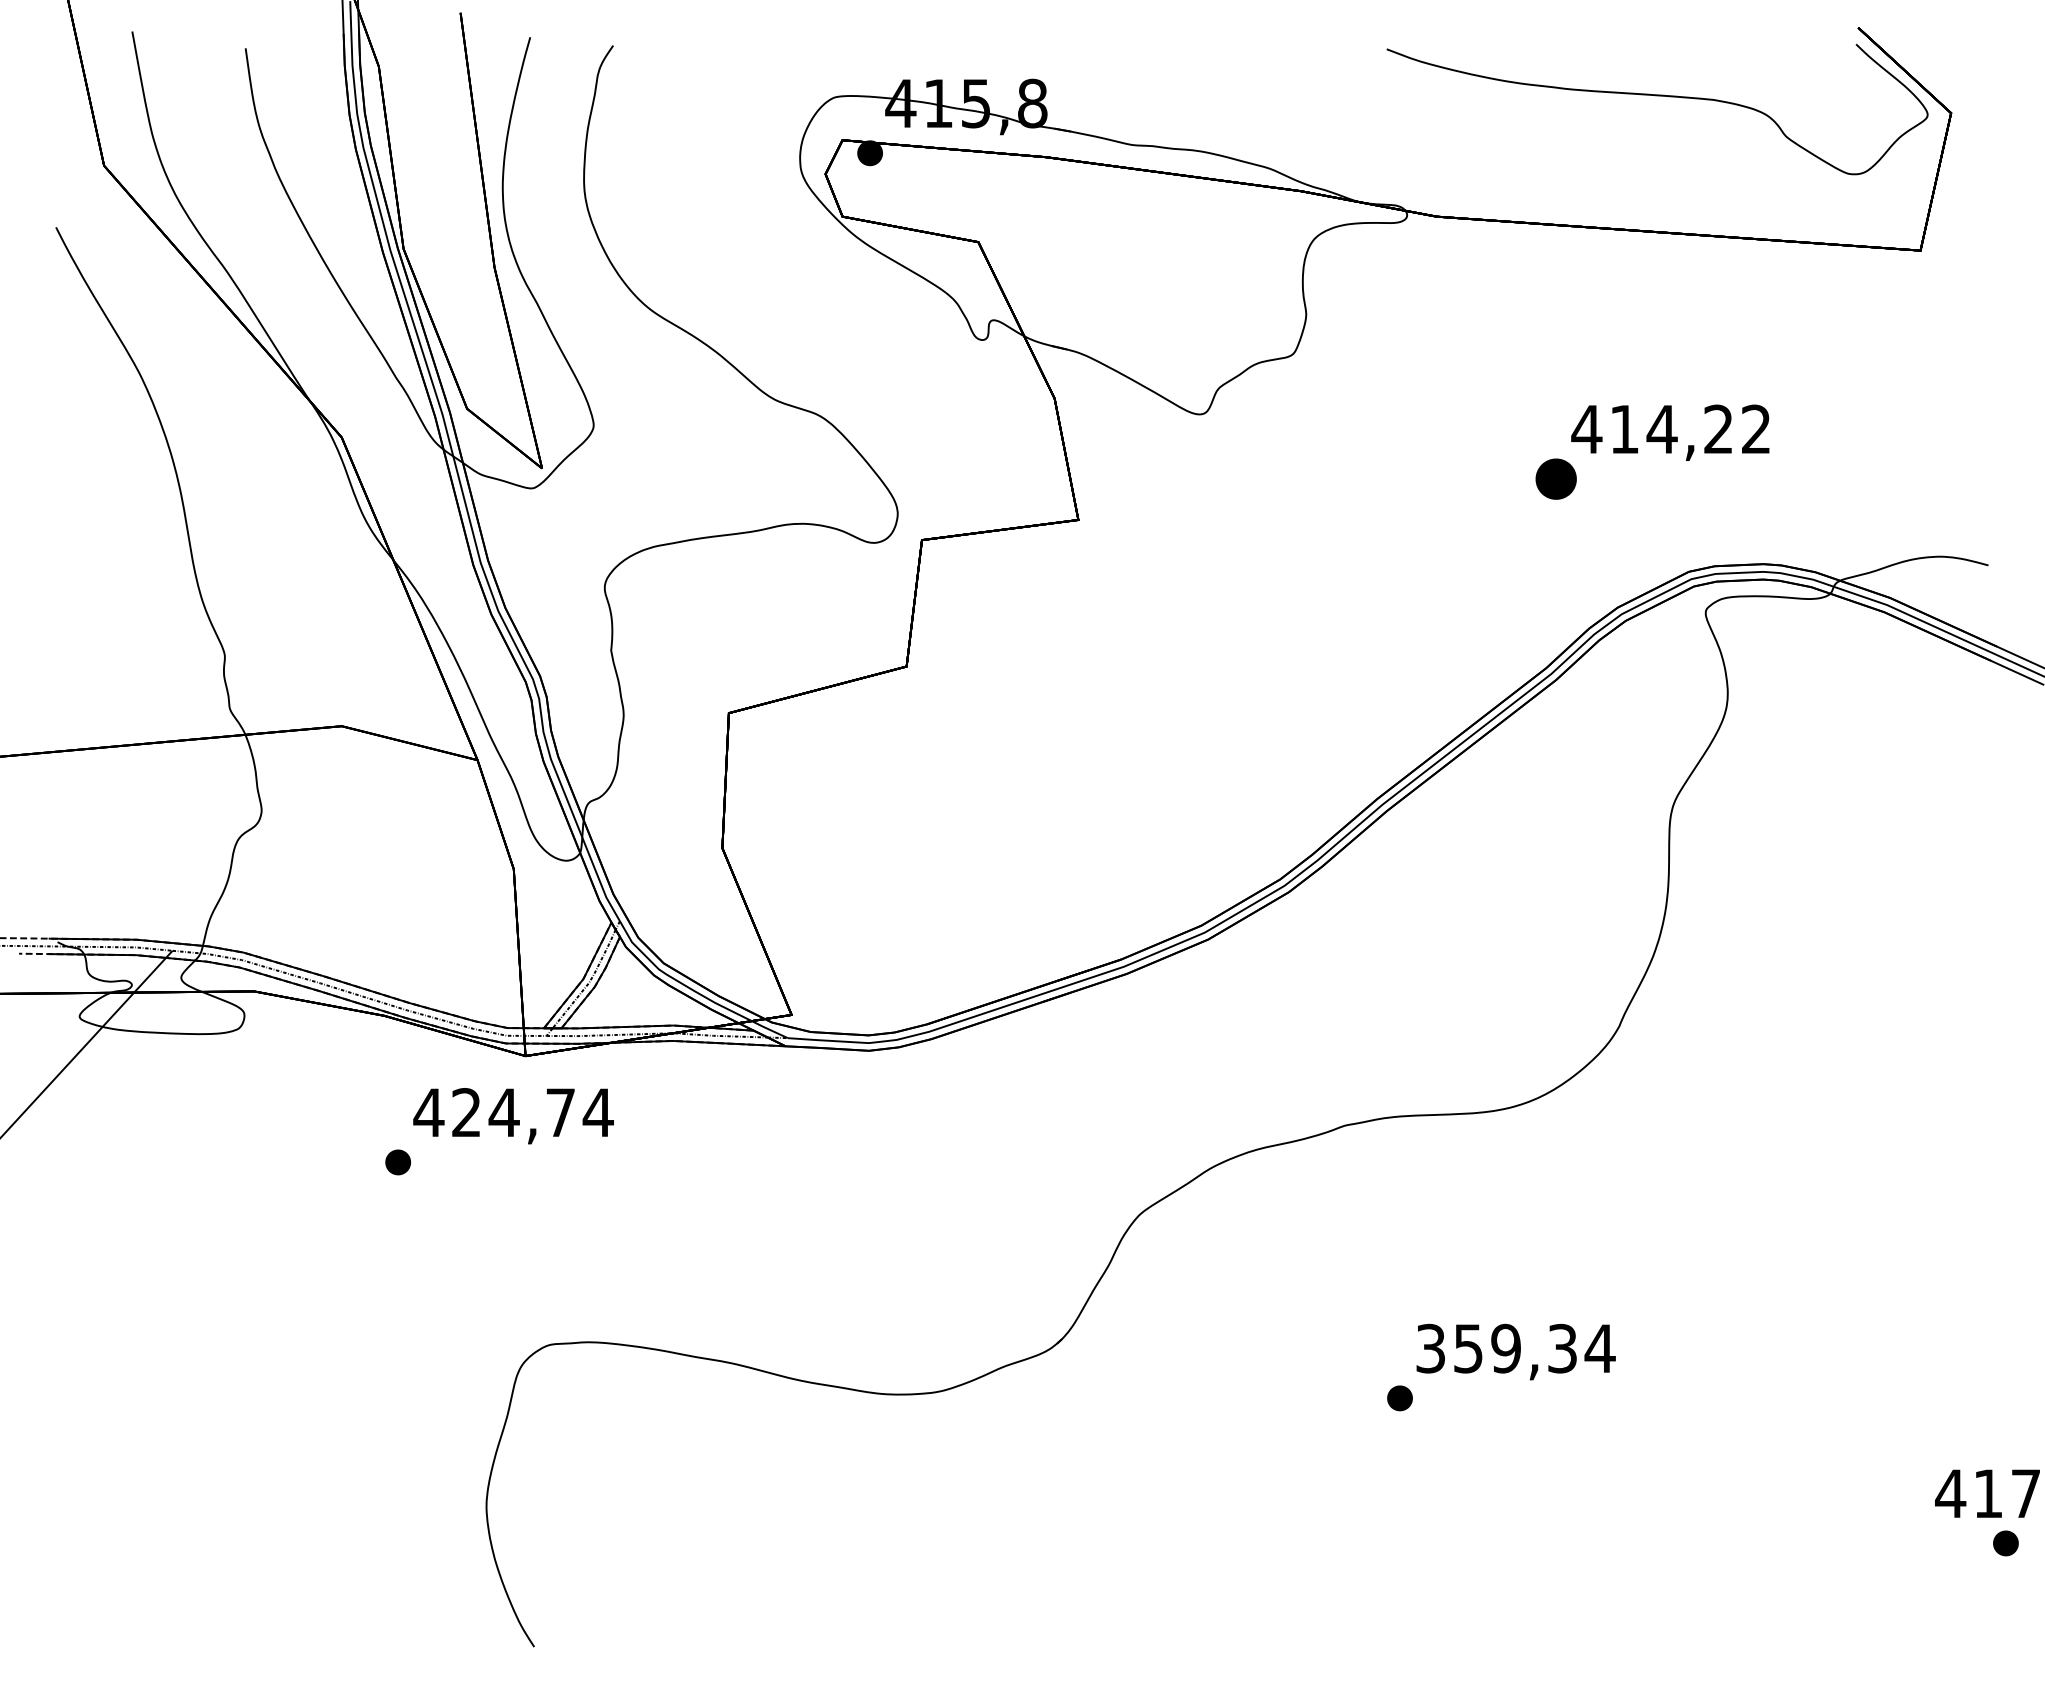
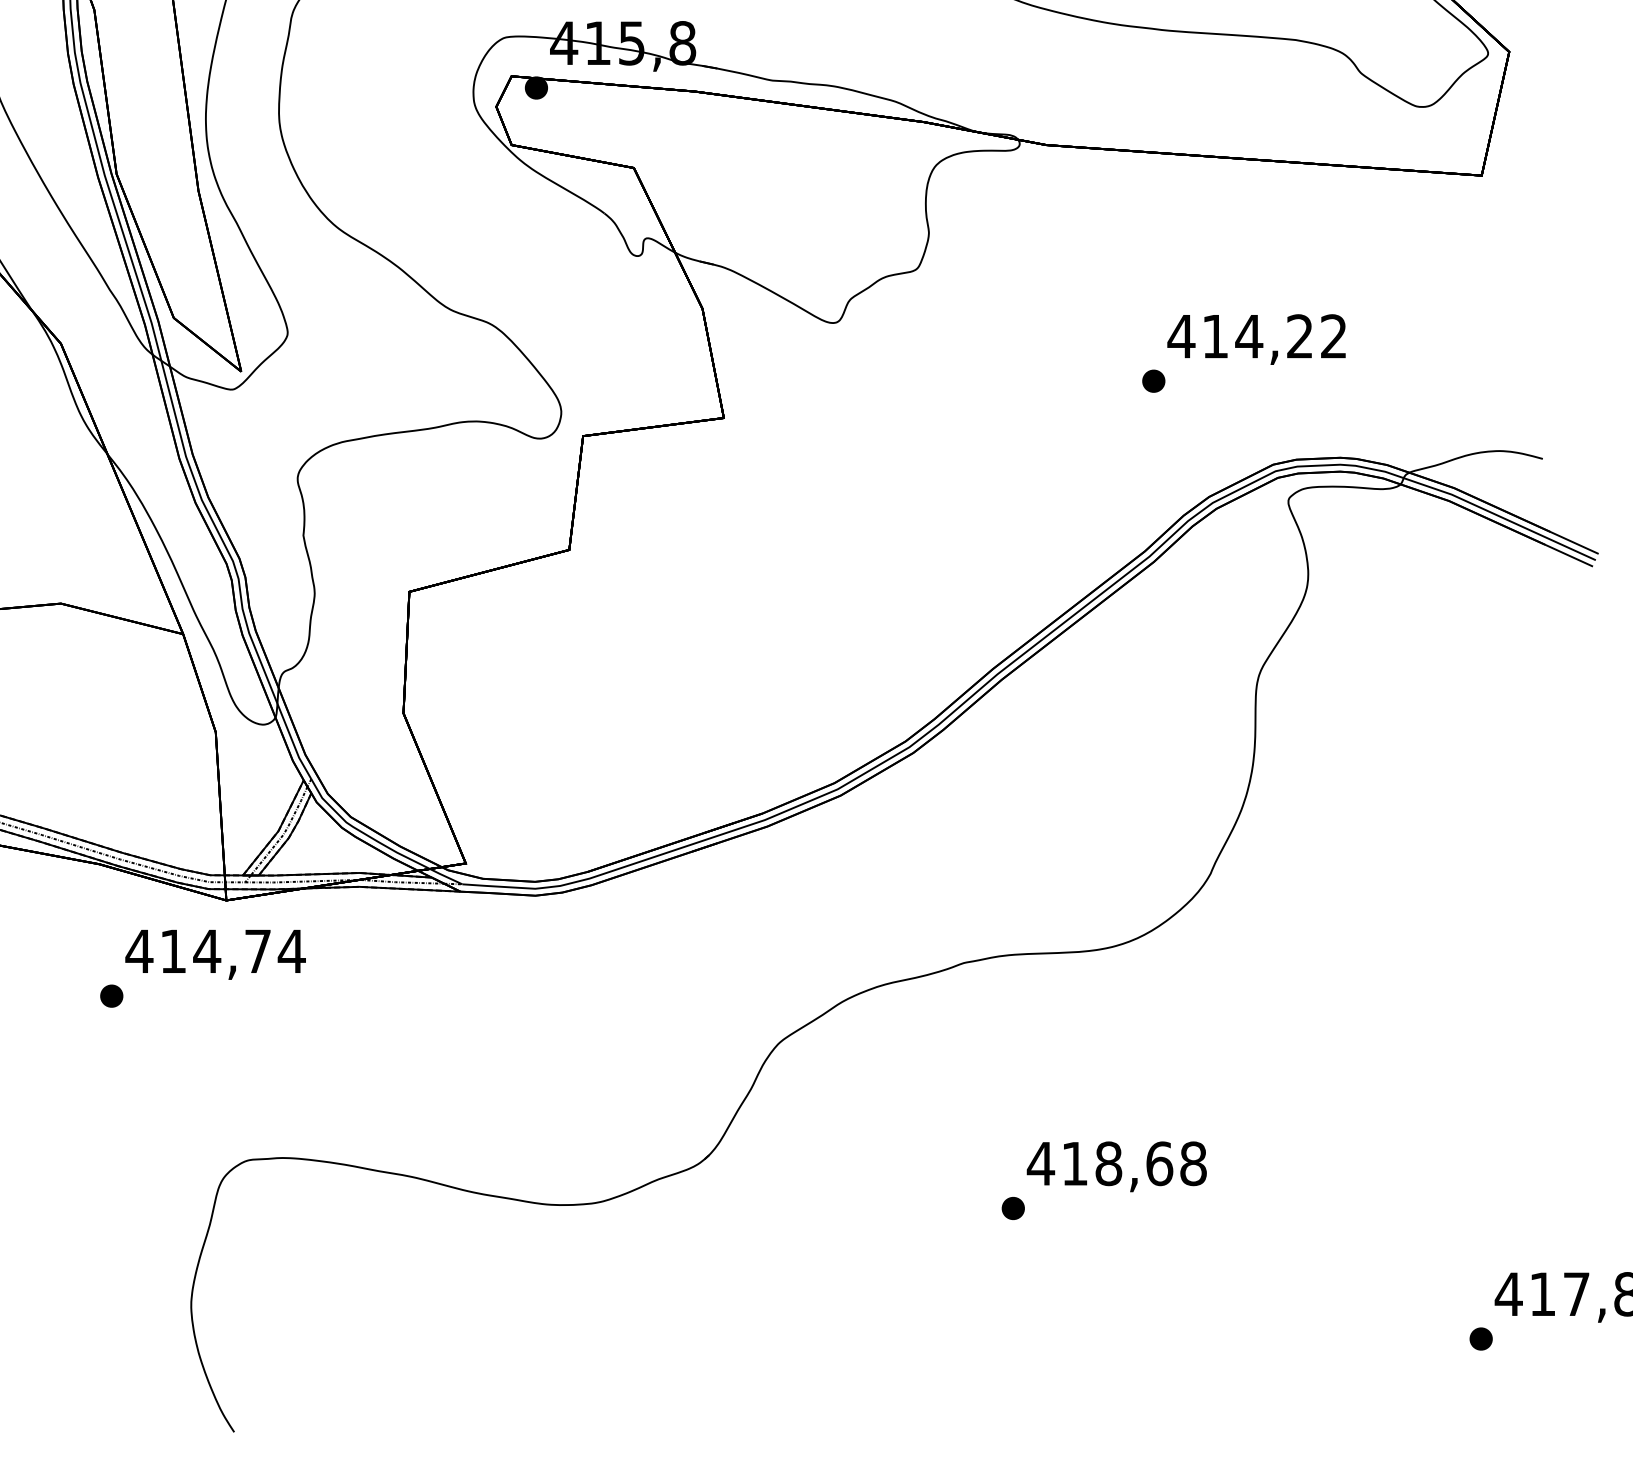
part: (1555, 478) -> (1153, 380), size x0.62
text: (466, 1112) -> (173, 951), 424,74 -> 414,74
text: (1515, 1348) -> (1117, 1163), 359,34 -> 418,68
part: (2005, 1543) -> (1480, 1339), moved

